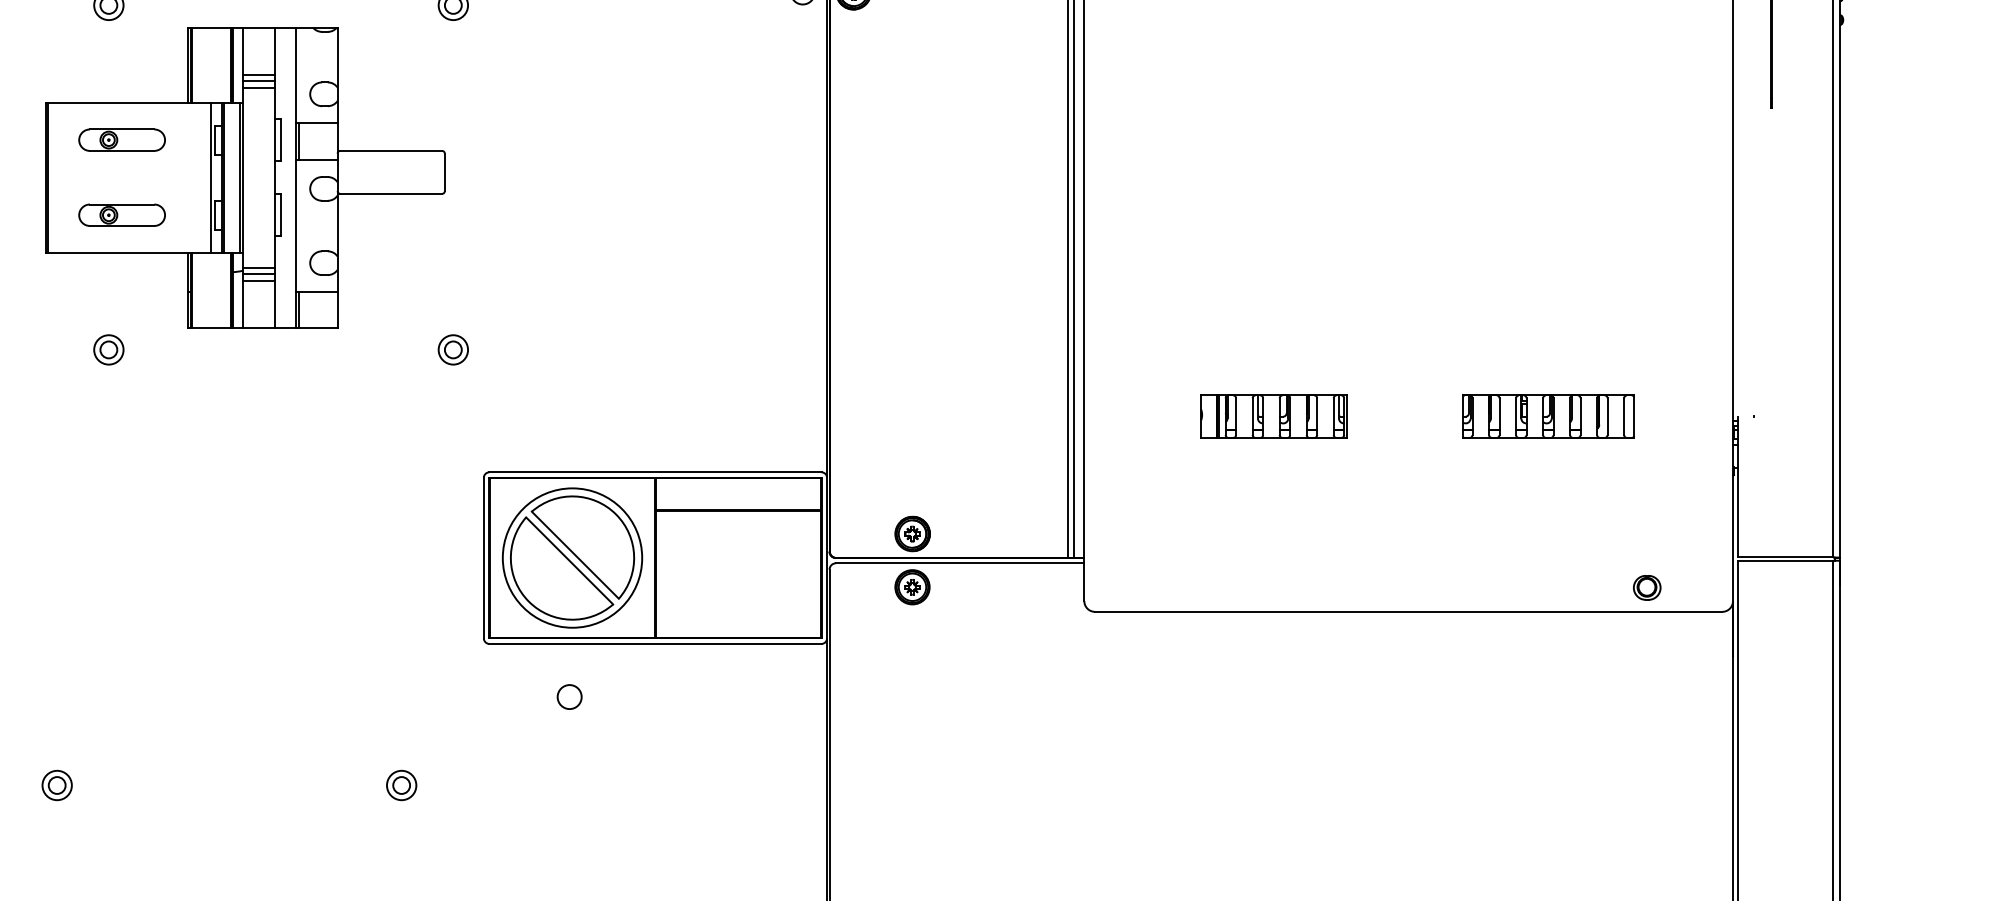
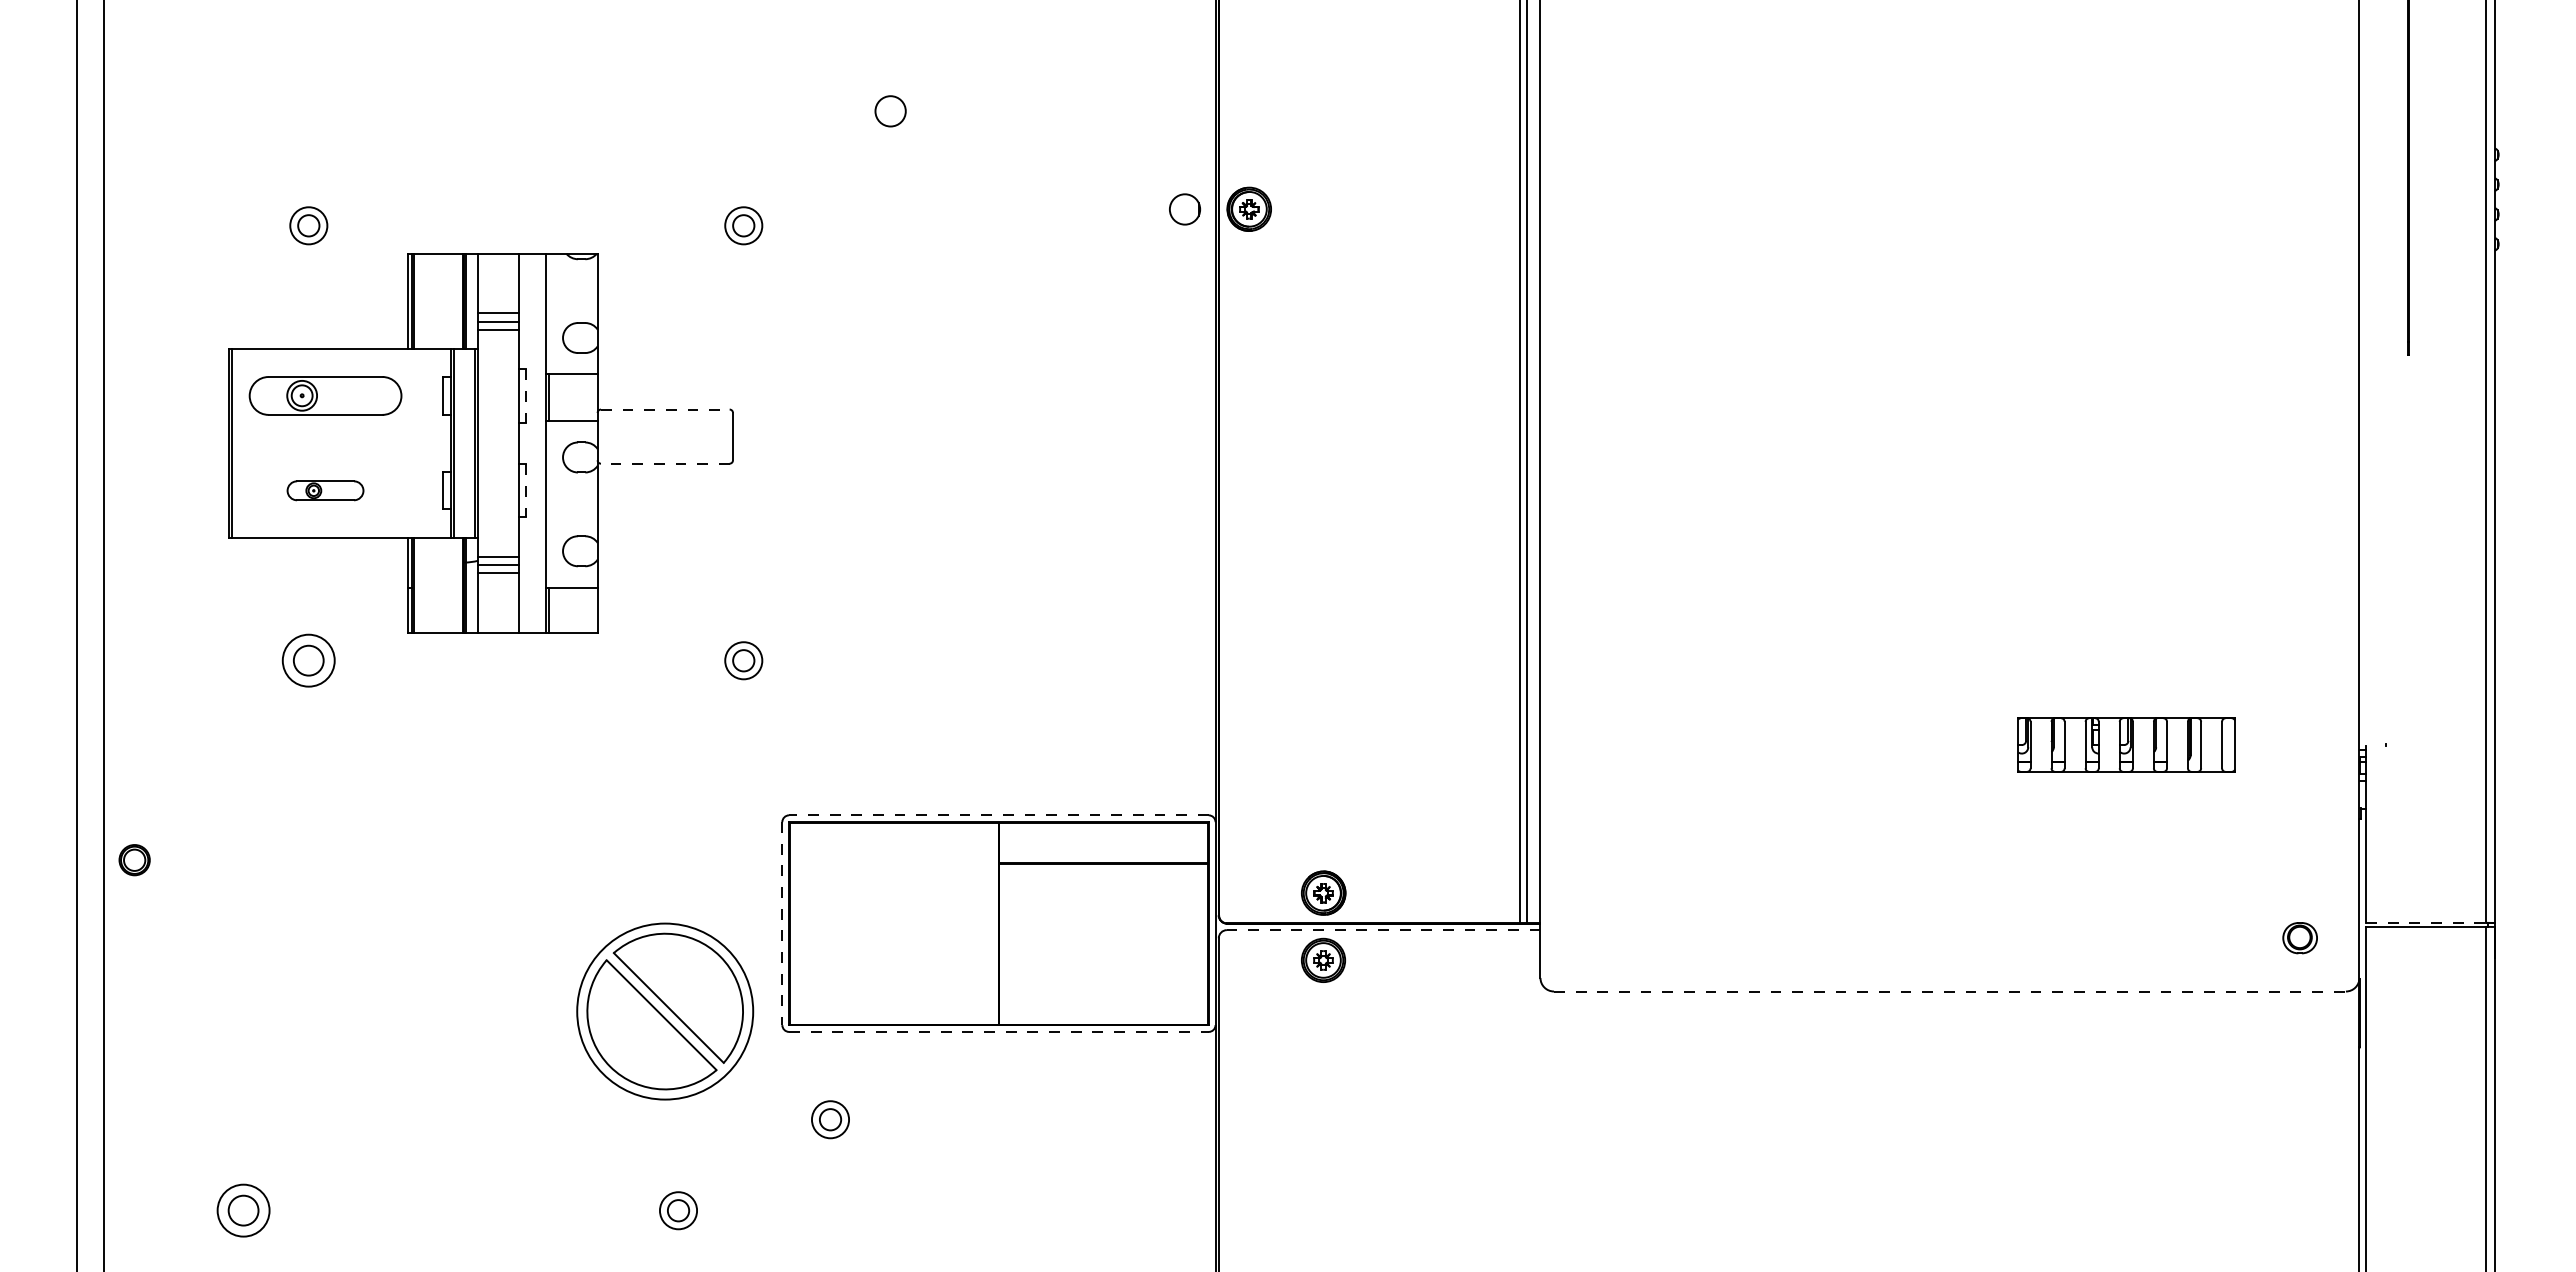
part: (122, 139) -> (325, 395), size x1.4
line: (280, 139) -> (525, 395), solid -> dashed
line: (391, 150) -> (665, 409), solid -> dashed
line: (210, 177) -> (437, 443), removed
line: (390, 193) -> (664, 463), solid -> dashed
part: (122, 215) -> (325, 490), size x0.7
line: (280, 215) -> (525, 490), solid -> dashed
part: (108, 349) -> (308, 660), size x1.4
part: (1273, 416) -> (1779, 744), removed
line: (655, 472) -> (998, 815), solid -> dashed
line: (1786, 557) -> (2426, 922), solid -> dashed
line: (484, 558) -> (782, 924), solid -> dashed
part: (572, 558) -> (665, 1011), moved
line: (960, 563) -> (1383, 930), solid -> dashed
part: (1646, 588) -> (2299, 938), moved
line: (1408, 611) -> (1949, 991), solid -> dashed
line: (655, 643) -> (998, 1031), solid -> dashed
circle: (569, 697) -> (890, 1099), removed
part: (522, 713) -> (830, 1119), added
part: (57, 785) -> (243, 1210), size x1.4

